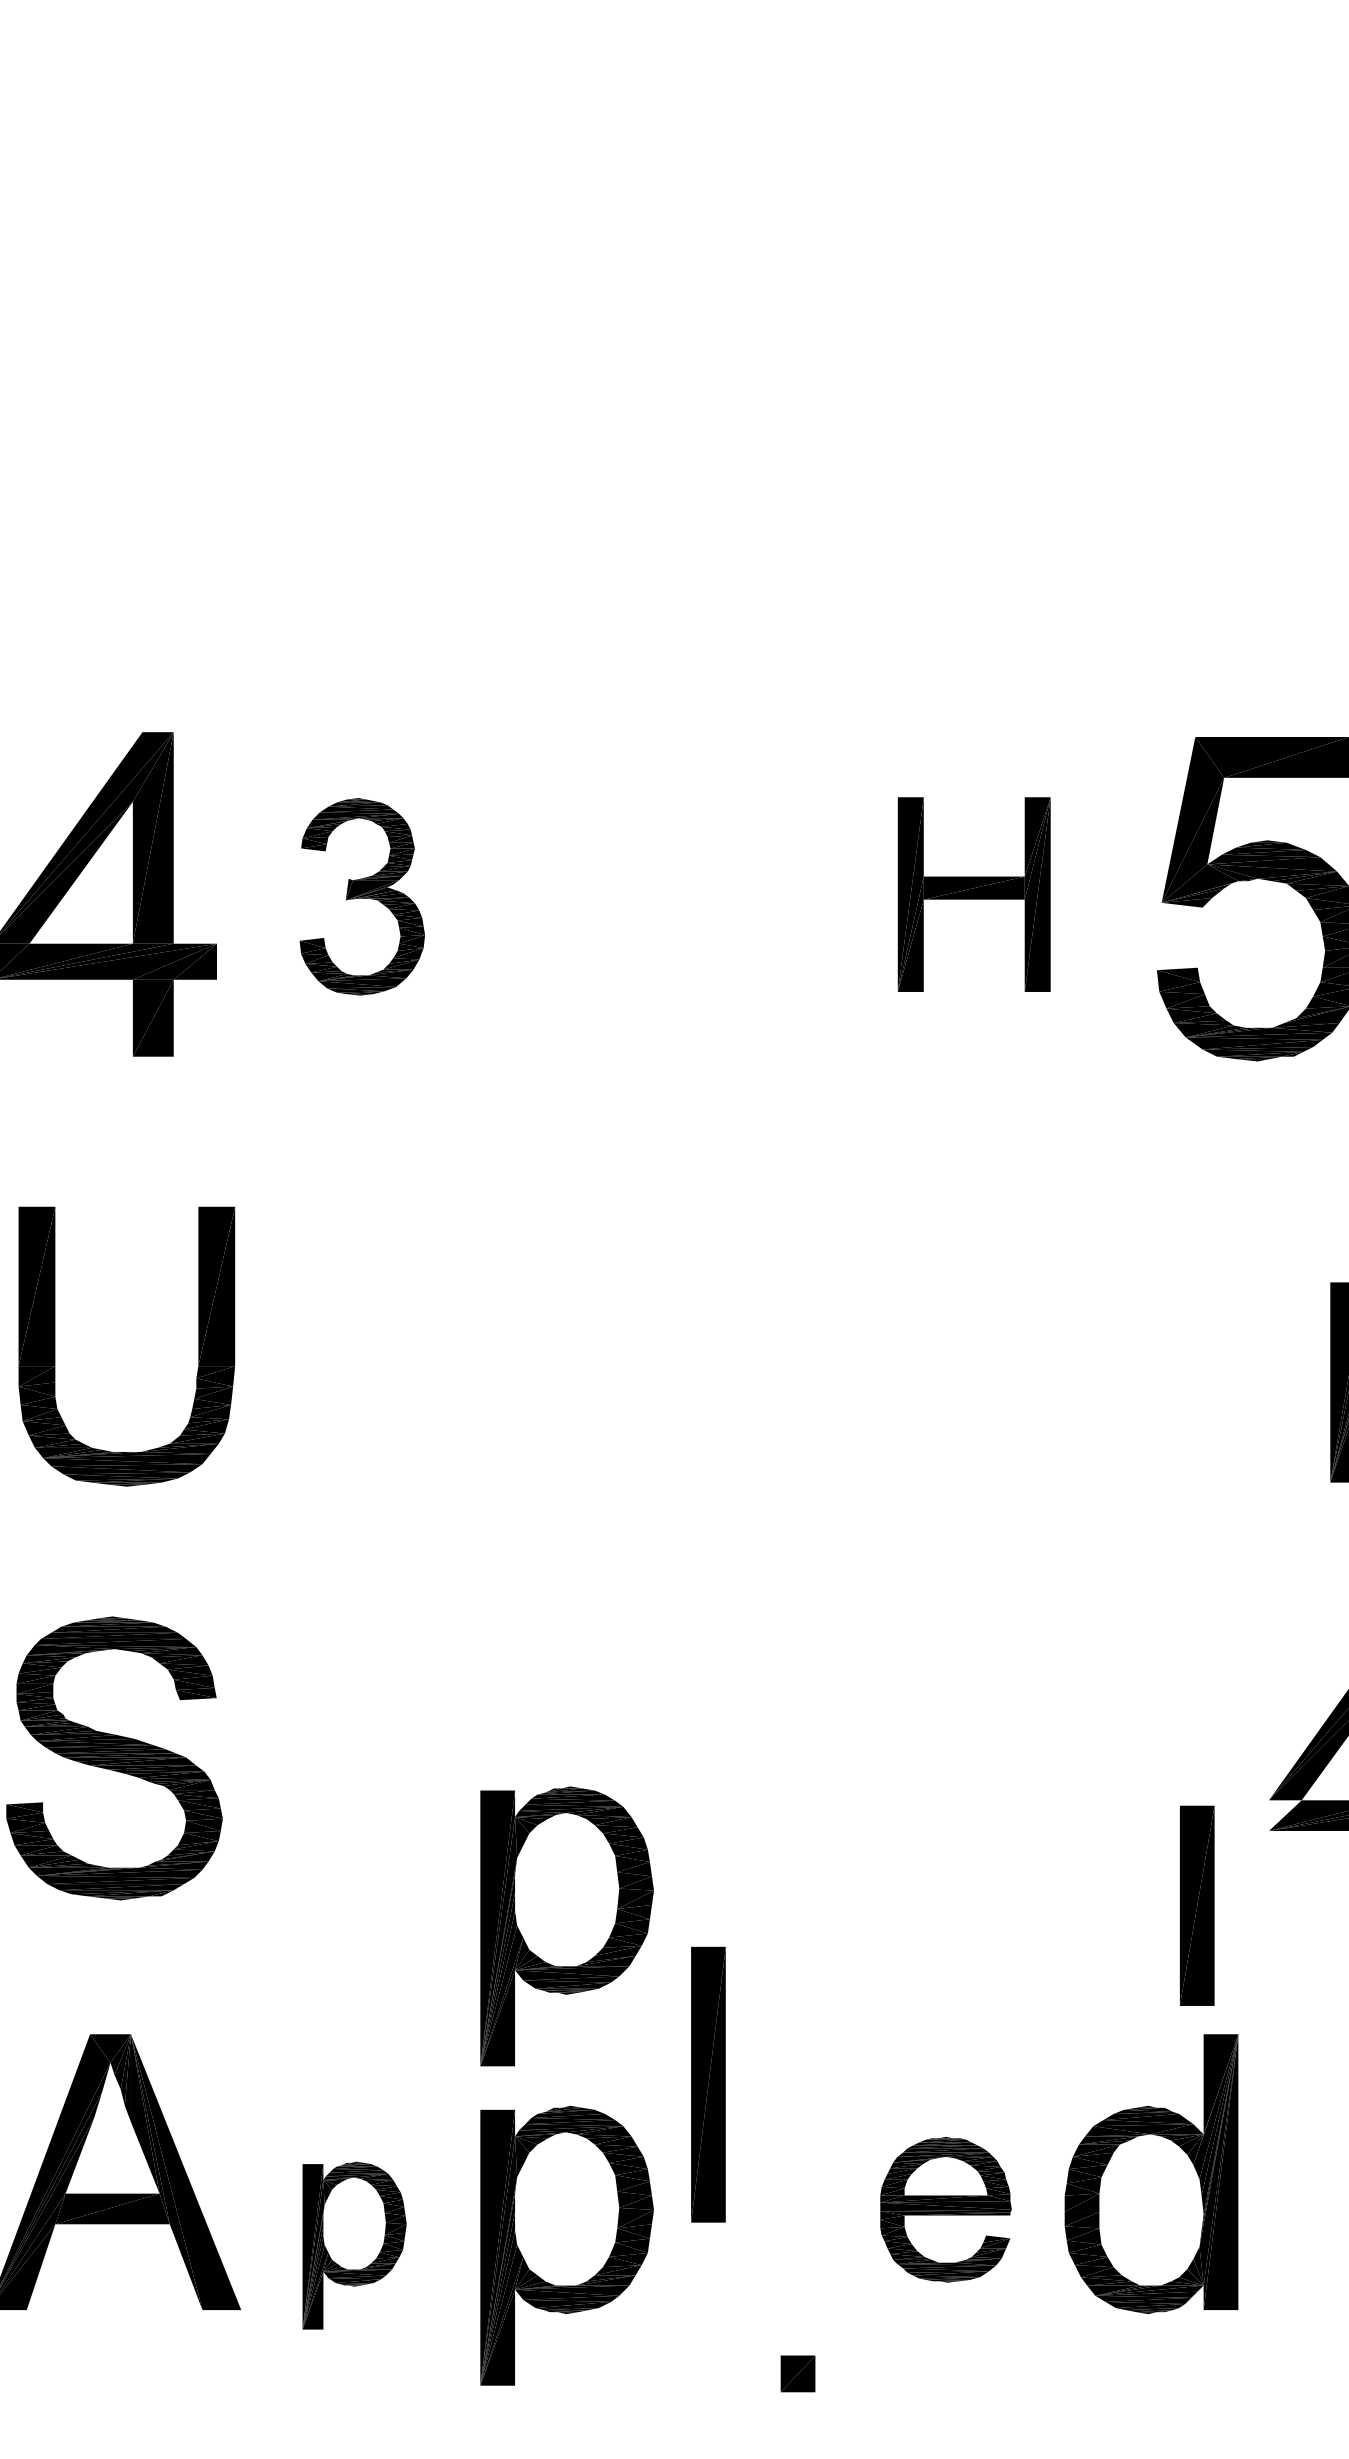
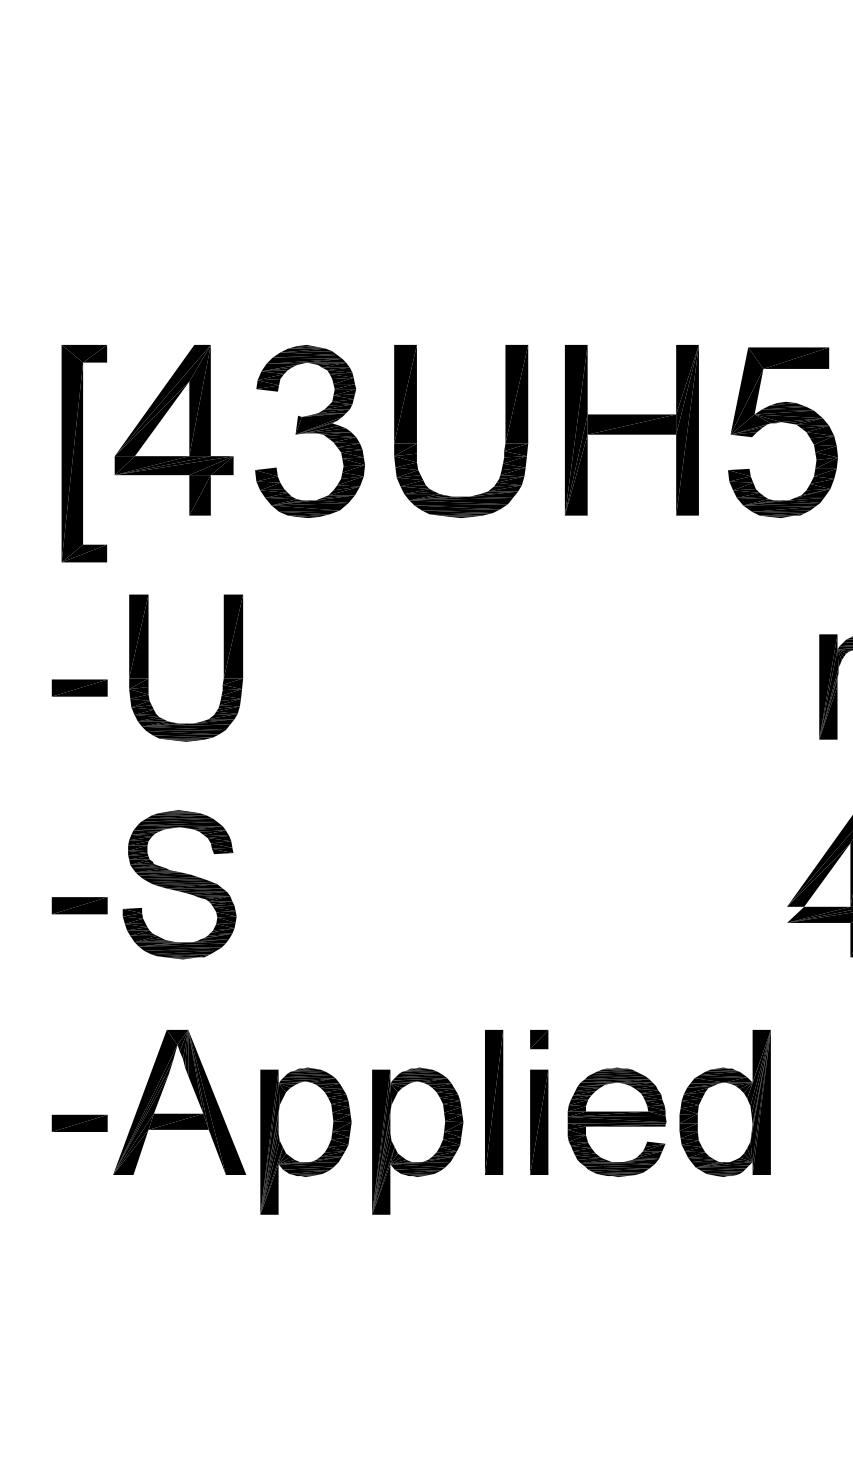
part: (973, 894) -> (631, 430), size x1.67
part: (361, 896) -> (309, 431), size x1.67
part: (733, 896) -> (505, 431), added
part: (1197, 1904) -> (539, 1121), moved
part: (566, 1925) -> (417, 972), removed
part: (709, 2084) -> (494, 1102), moved
part: (944, 2208) -> (616, 1121), size x1.43
part: (353, 2244) -> (305, 1140), size x1.67
part: (798, 2373) -> (539, 1039), moved

